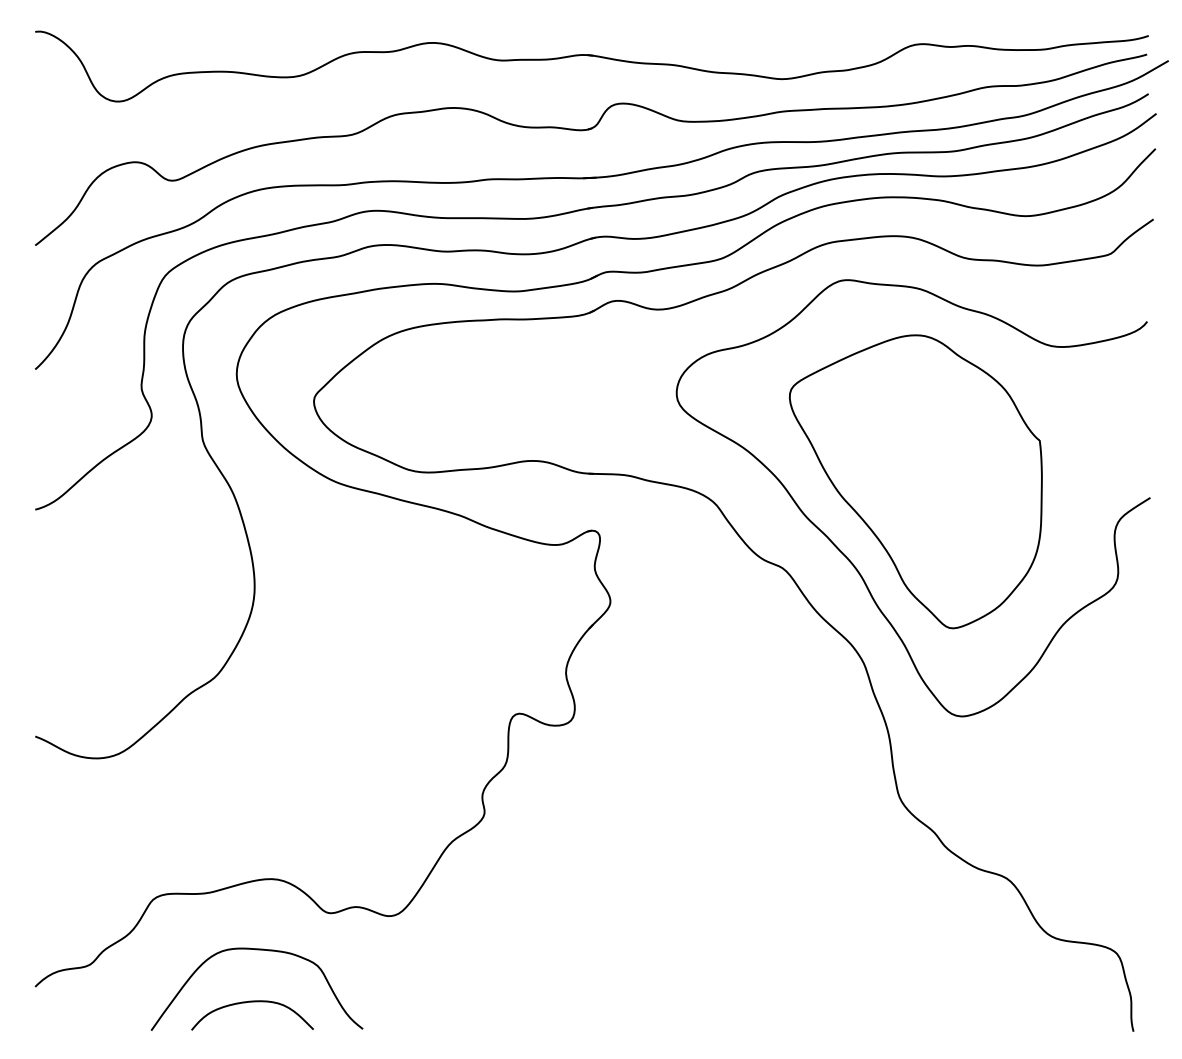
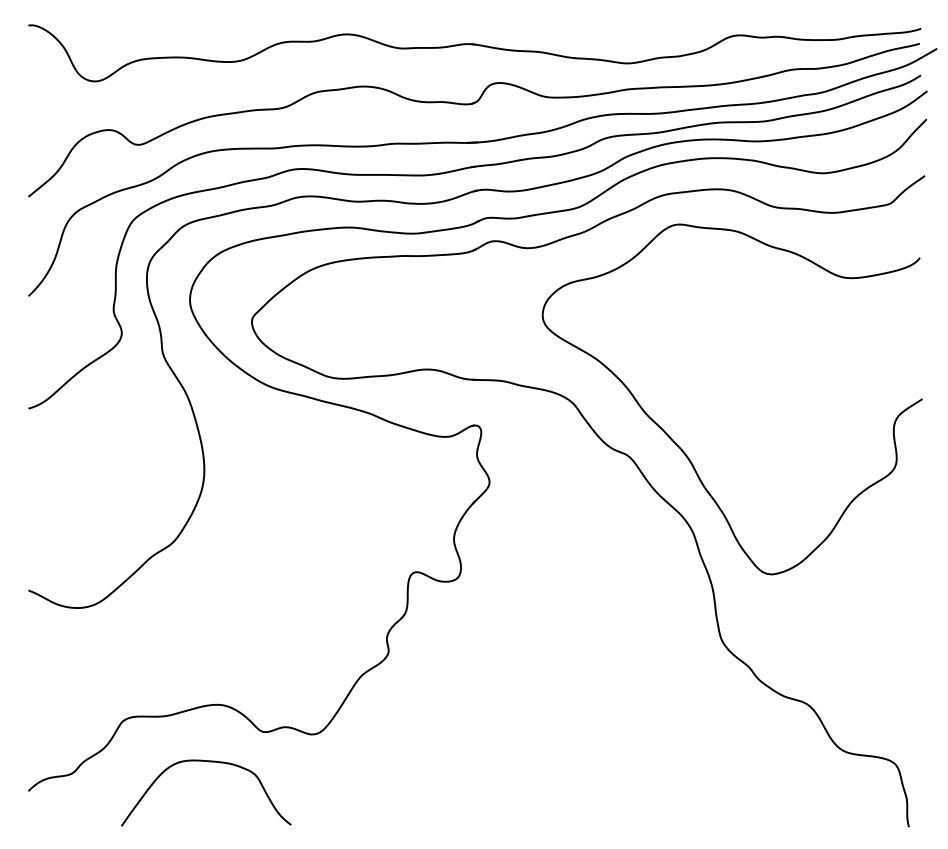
part: (915, 480) -> (734, 385), removed
curve: (248, 1003) -> (199, 804), removed

